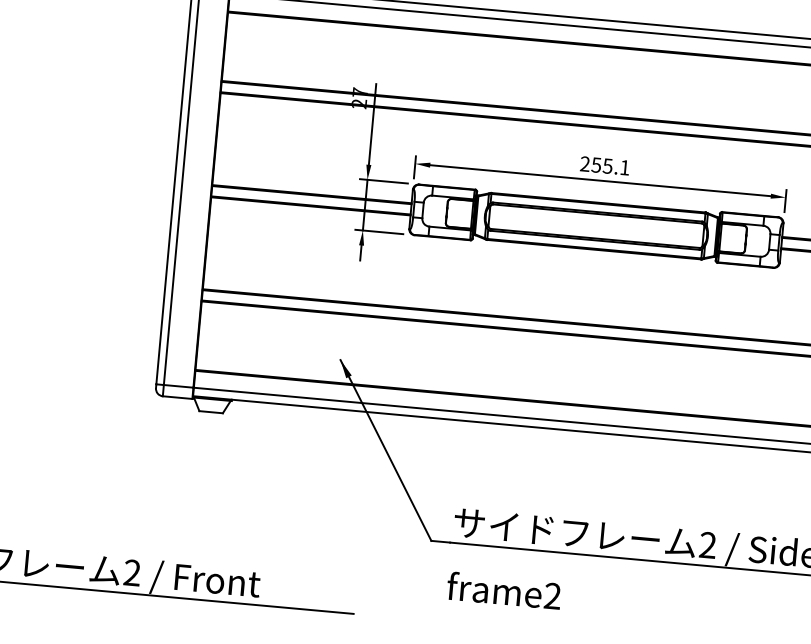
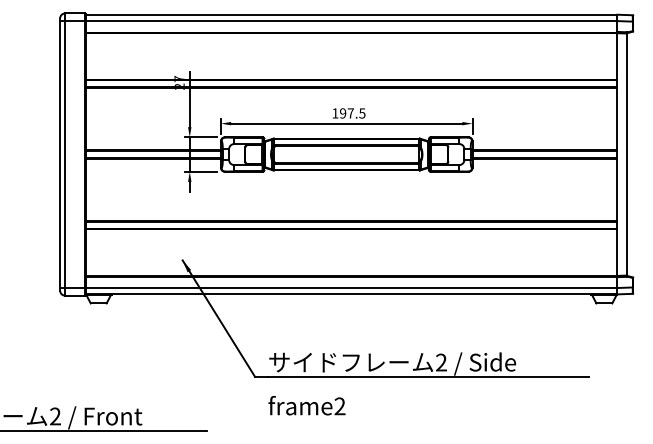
text: (604, 165) -> (348, 113), 255.1 -> 197.5

